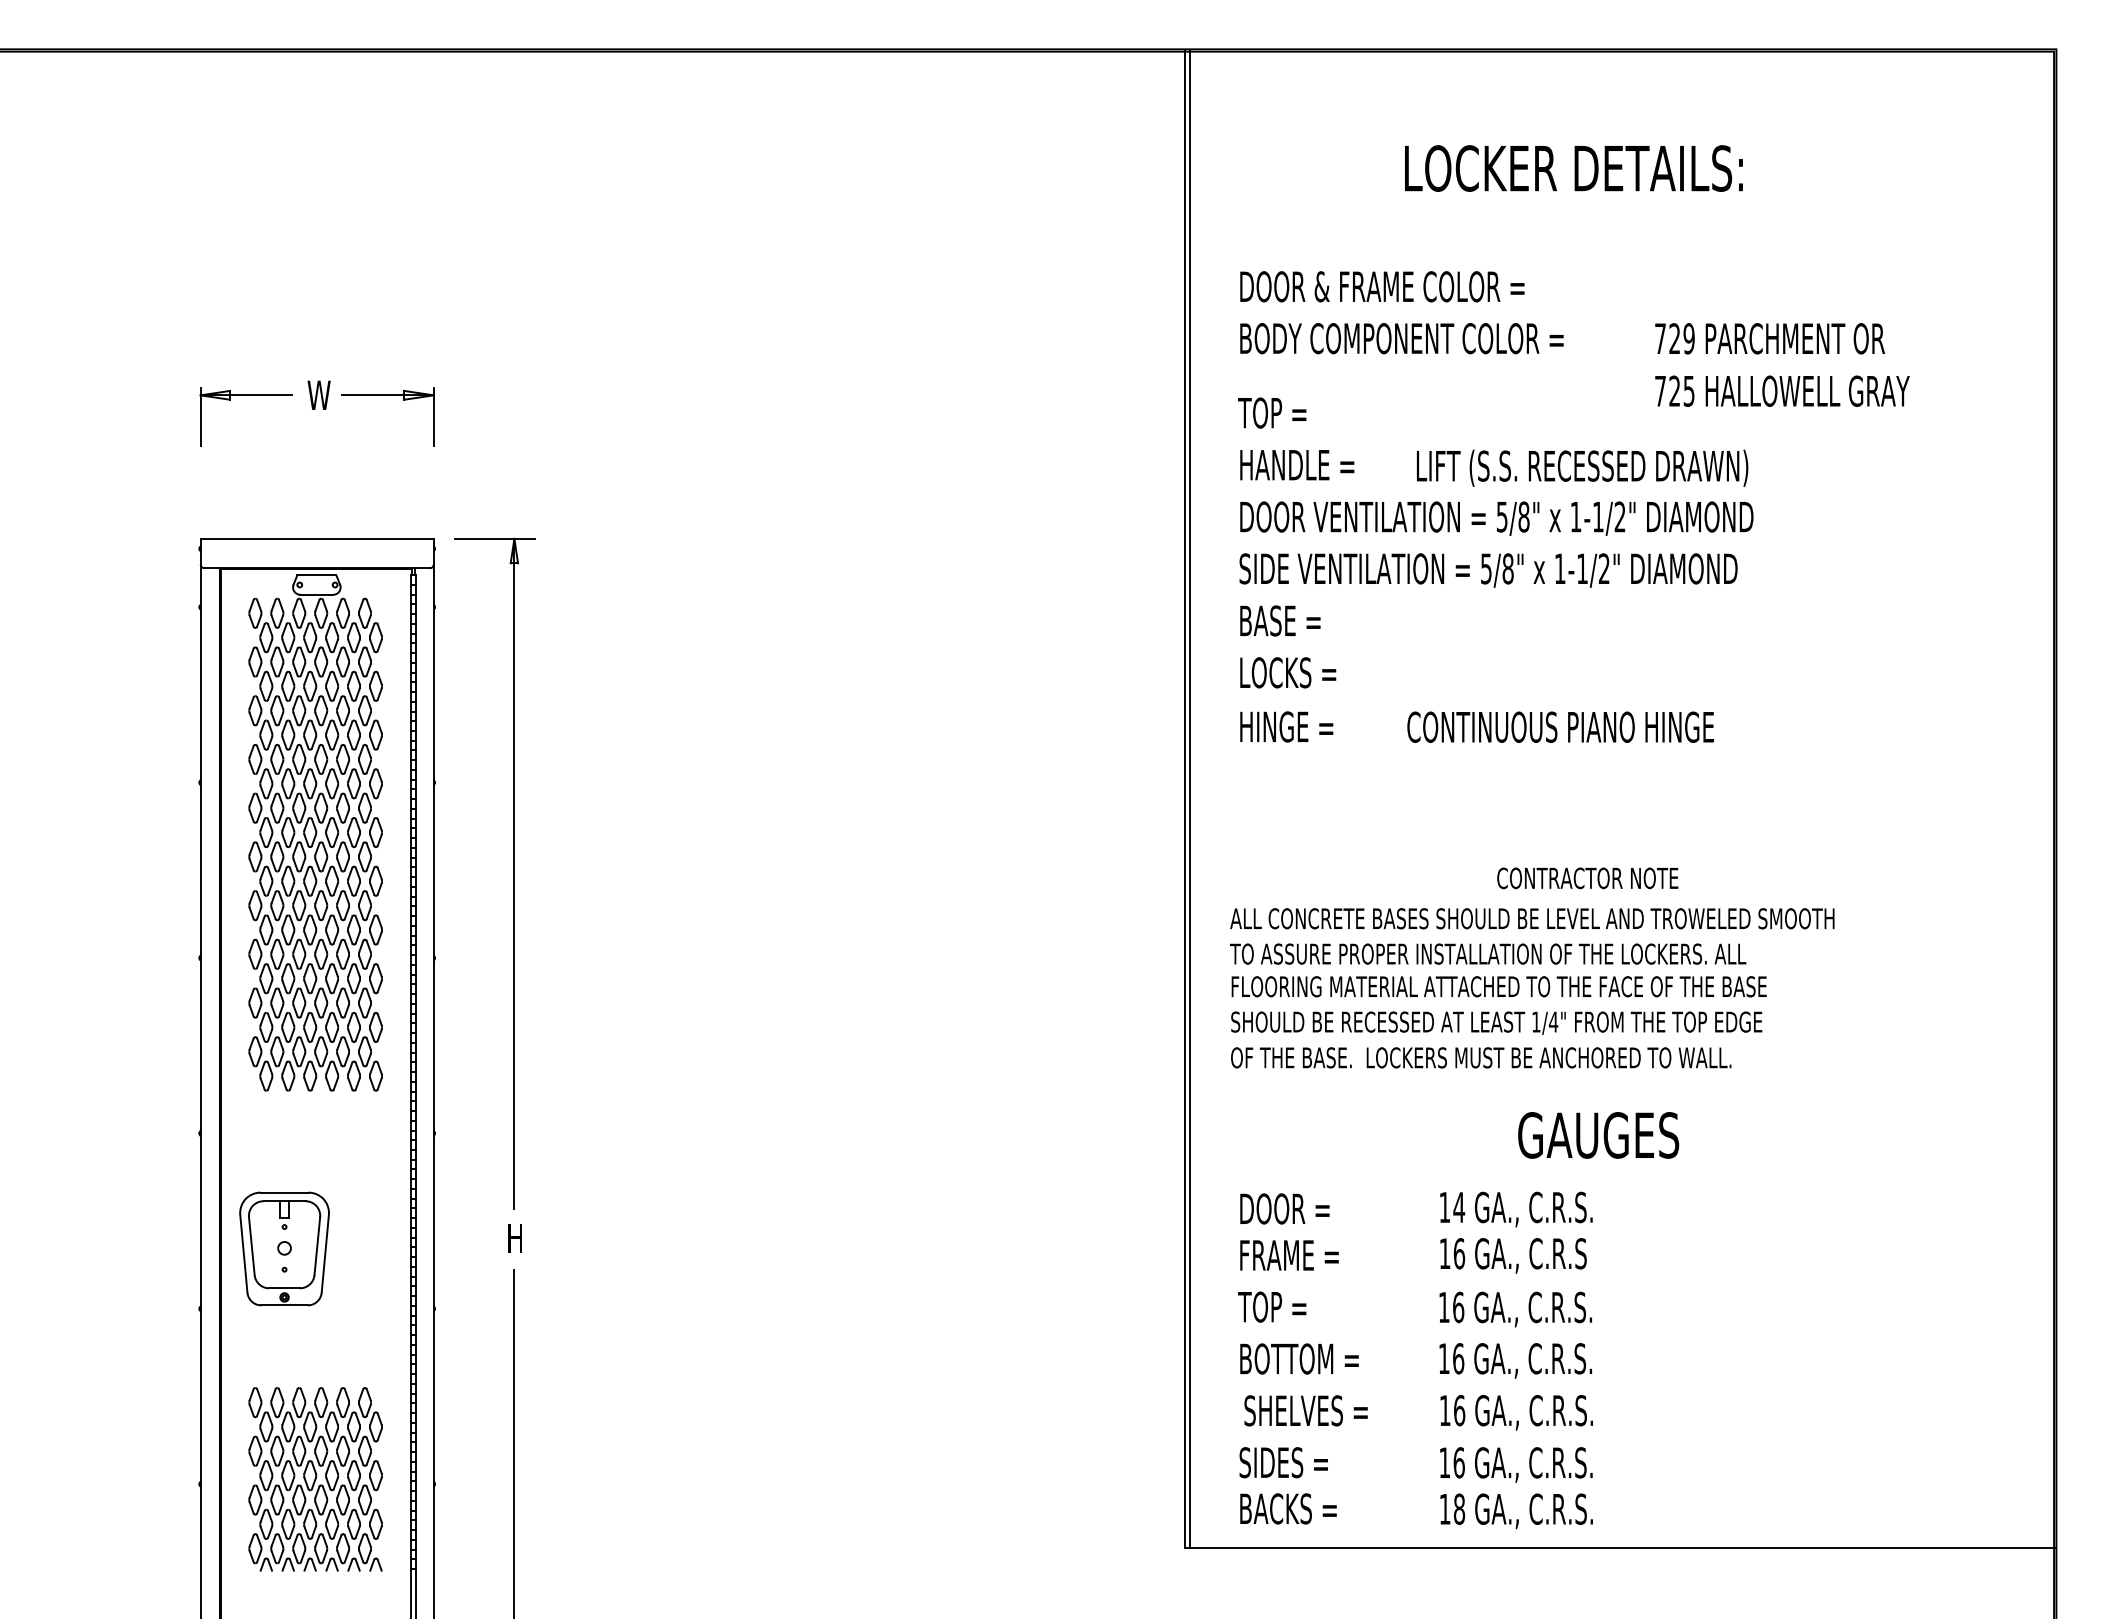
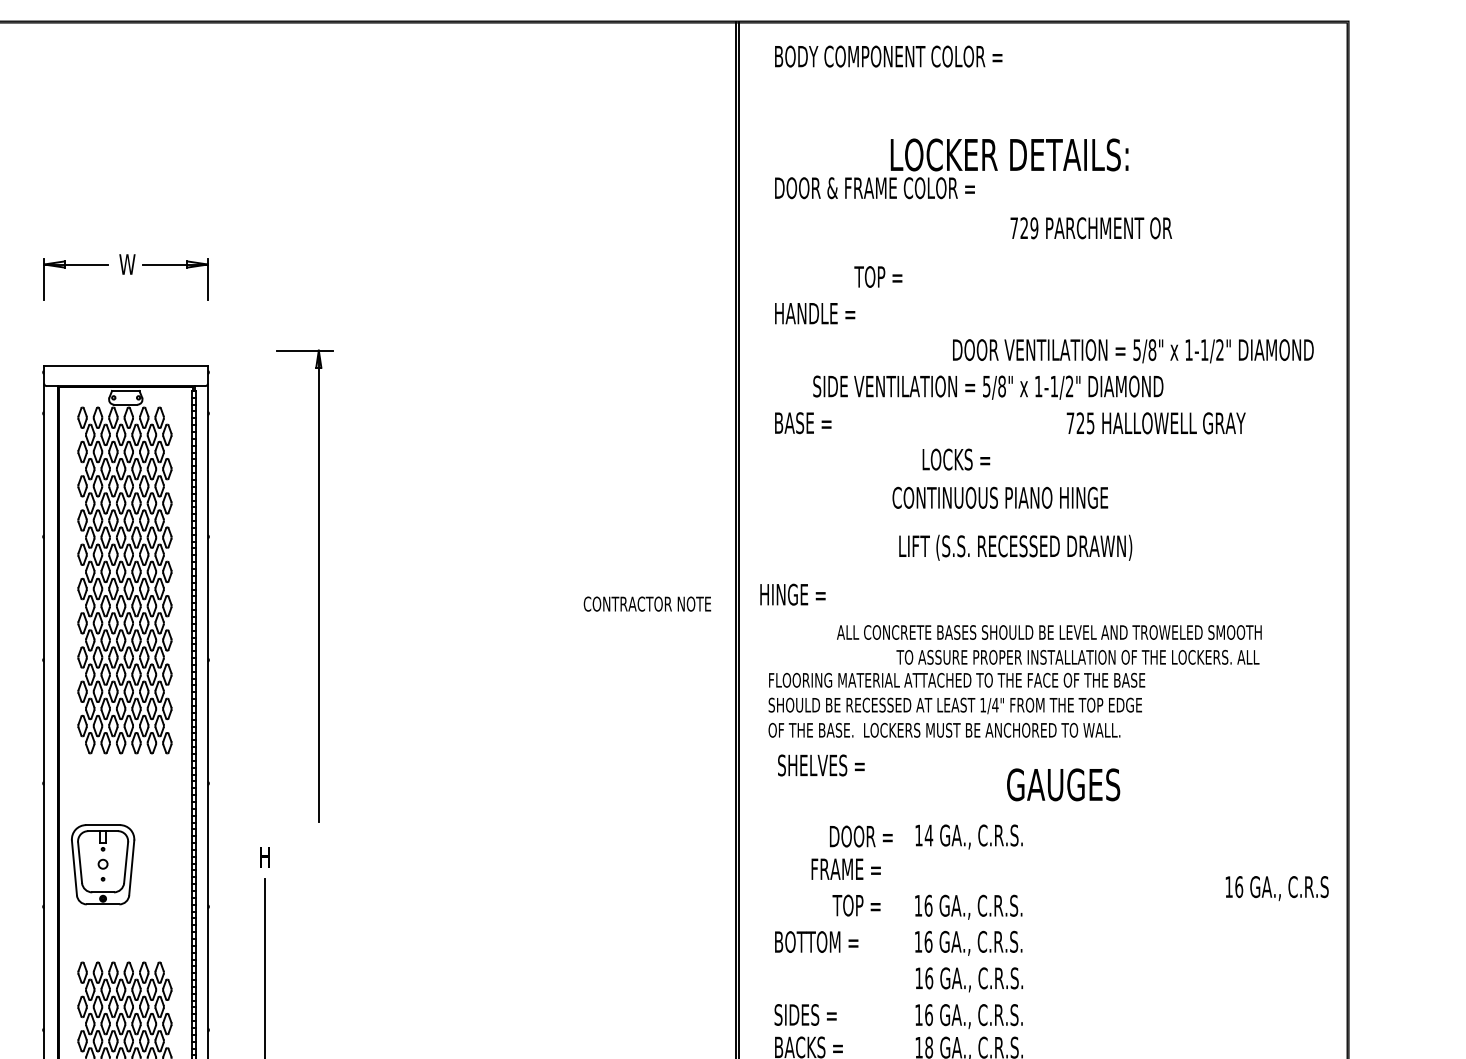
text: (1573, 168) -> (1009, 154), moved
text: (1401, 338) -> (888, 56), moved
text: (1769, 338) -> (1090, 228), moved
text: (1782, 390) -> (1156, 422), moved
text: (1272, 412) -> (878, 276), moved
text: (1582, 467) -> (1015, 547), moved
text: (1496, 518) -> (1133, 351), moved
text: (1488, 570) -> (988, 387), moved
text: (1288, 672) -> (956, 459), moved
text: (1286, 726) -> (792, 594), moved
part: (513, 873) -> (318, 585), moved
text: (1587, 878) -> (647, 604), moved
text: (1532, 918) -> (1049, 632), moved
text: (1488, 953) -> (1078, 656), moved
text: (1598, 1135) -> (1063, 784), moved
text: (1284, 1208) -> (860, 836), moved
text: (1289, 1255) -> (846, 869), moved
text: (1513, 1255) -> (1277, 888), moved
text: (1272, 1306) -> (856, 905), moved
text: (1305, 1410) -> (820, 765), moved

